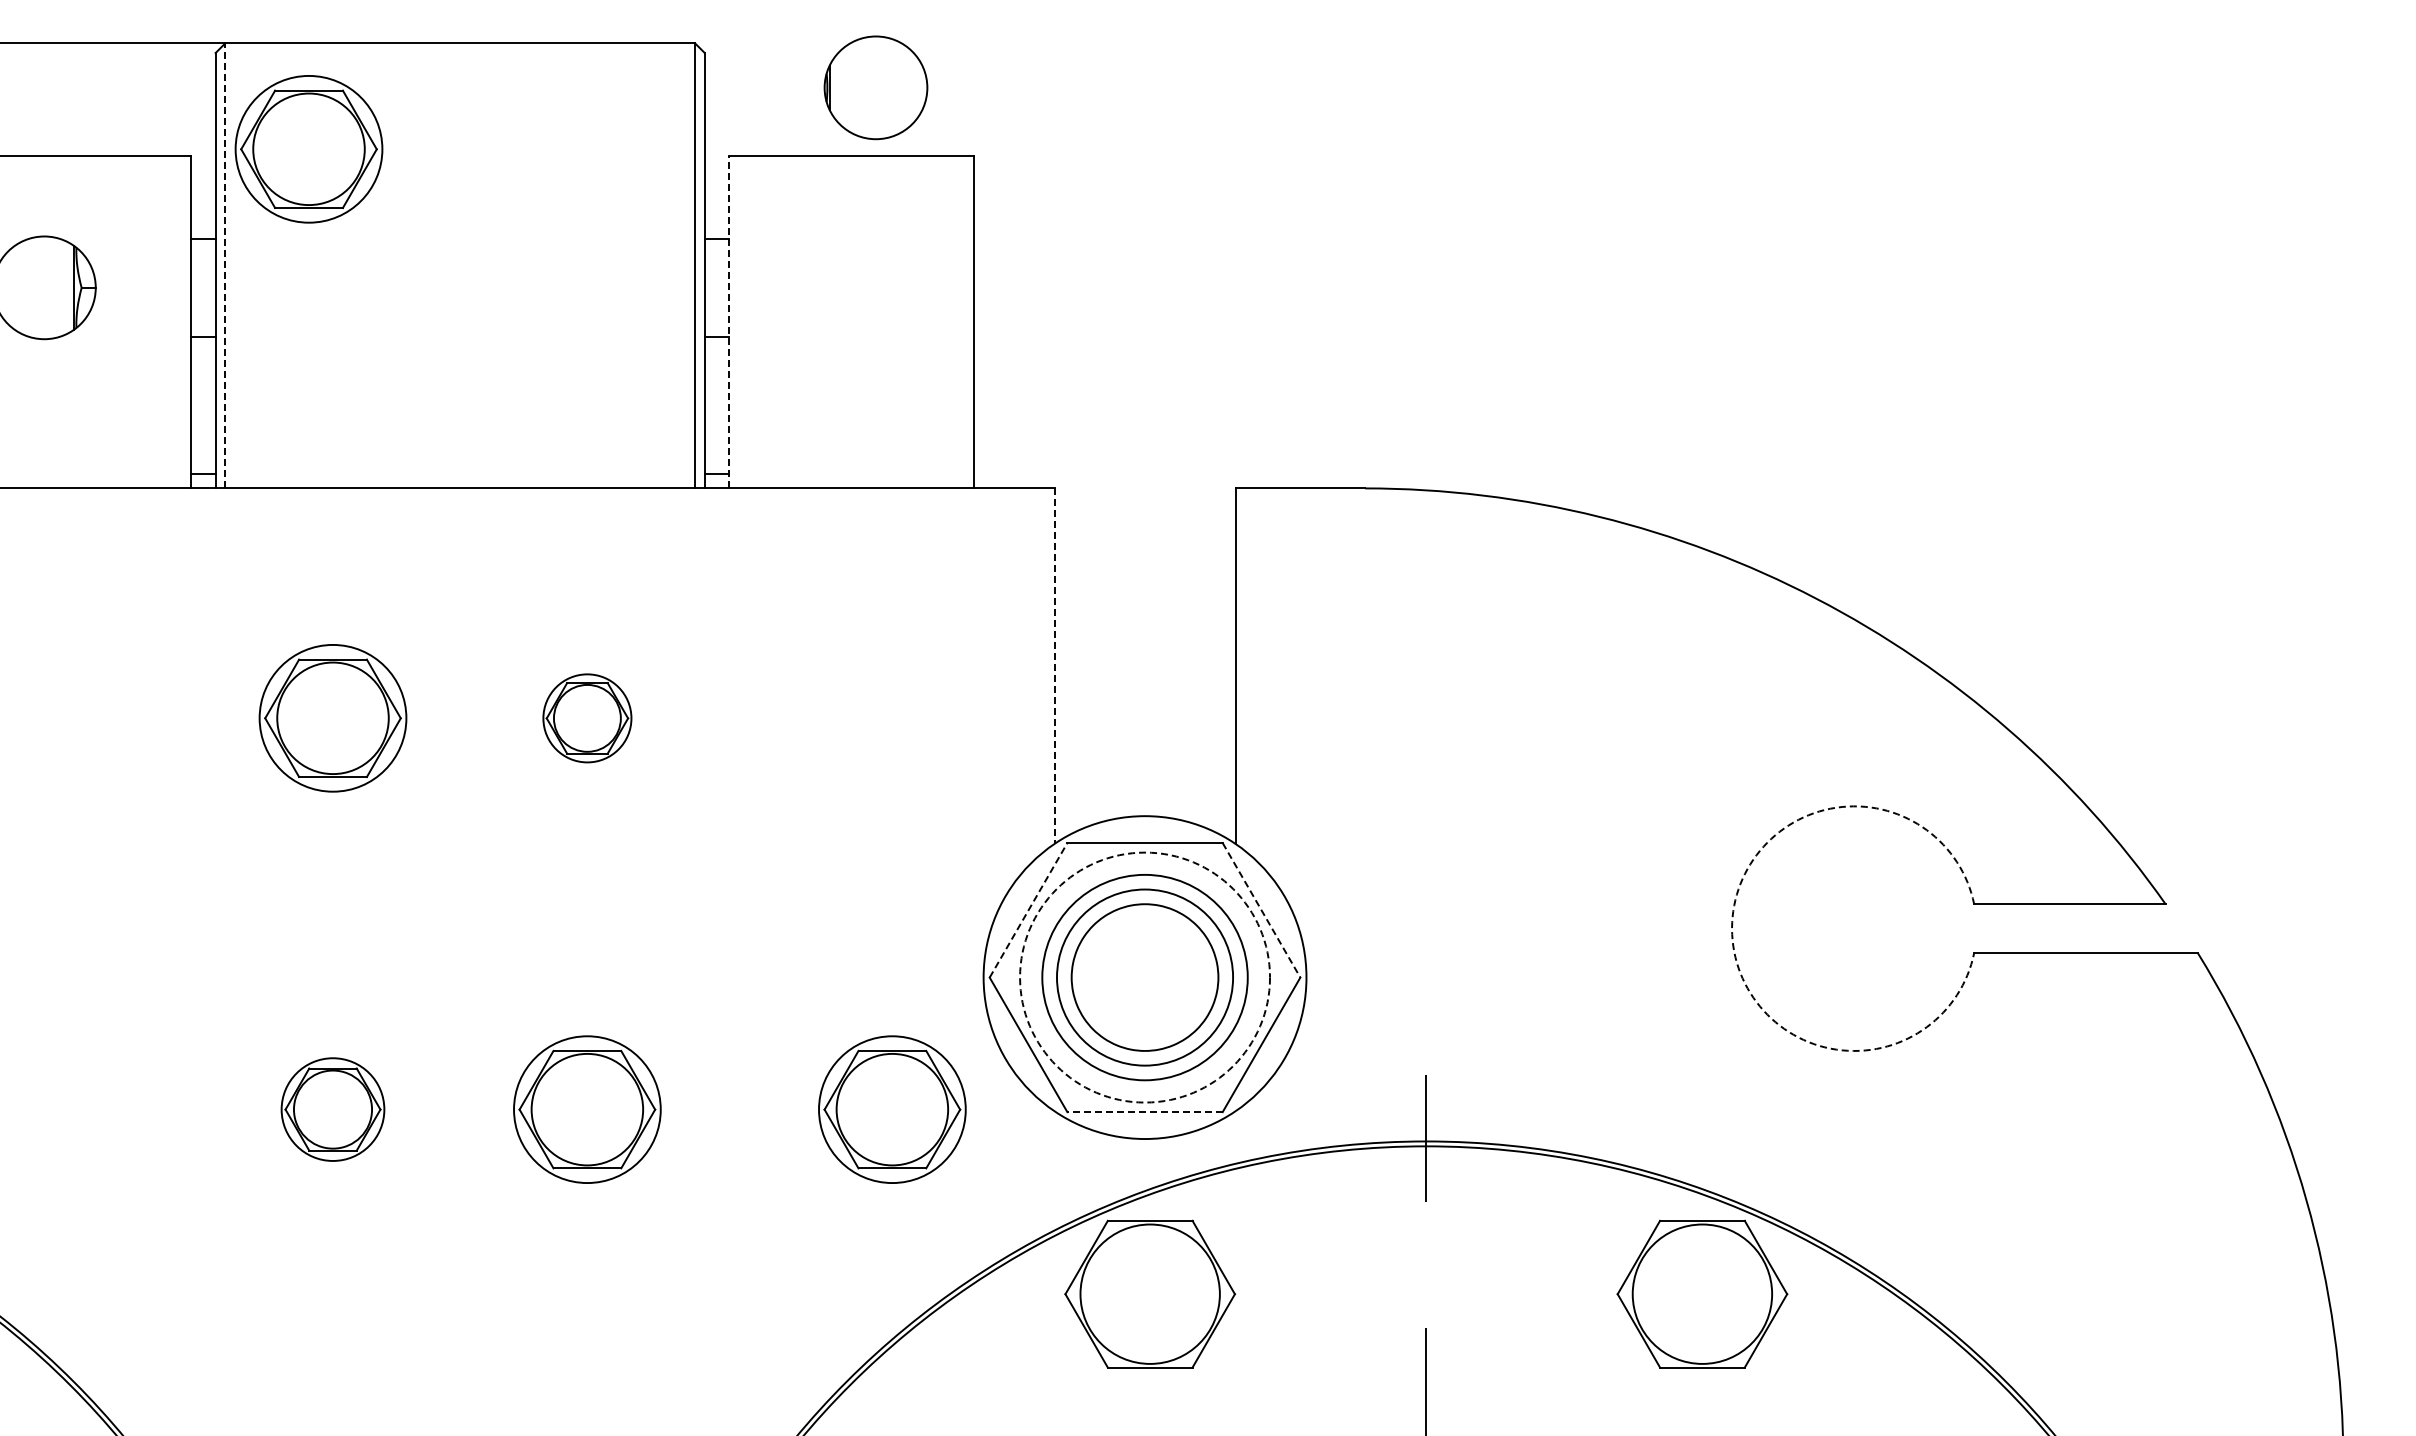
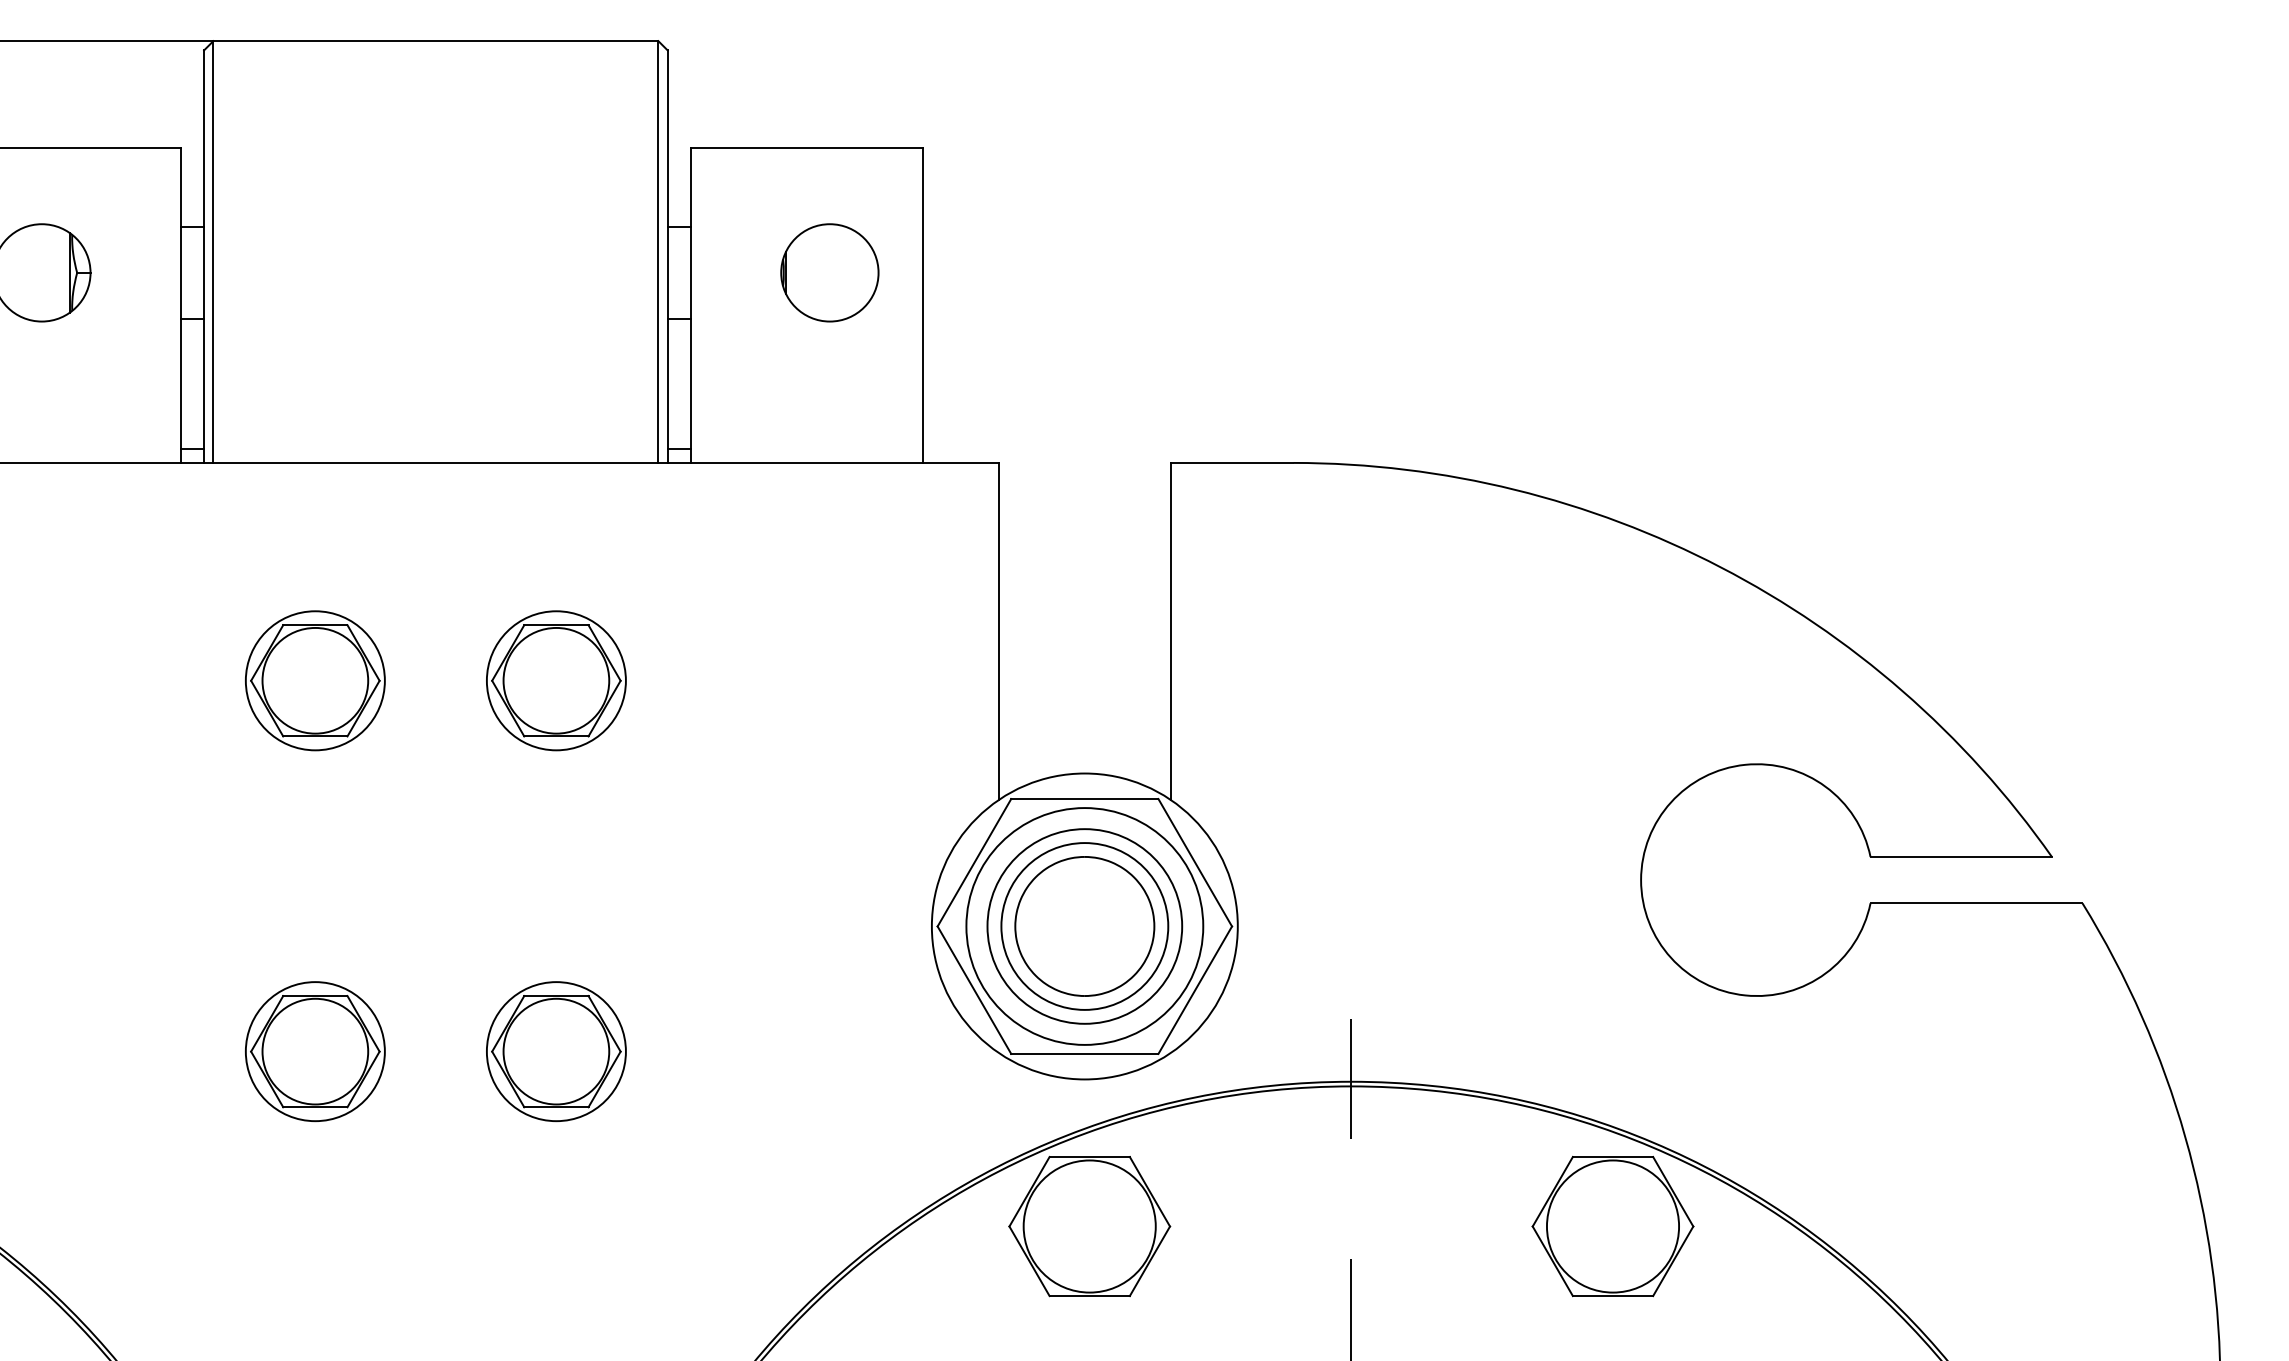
part: (875, 87) -> (829, 272), moved
part: (308, 149) -> (292, 141), removed
line: (225, 265) -> (213, 251), dashed -> solid
line: (729, 321) -> (691, 304), dashed -> solid
line: (1054, 666) -> (999, 631), dashed -> solid
part: (587, 718) -> (556, 680), size x1.67
line: (1028, 910) -> (974, 862), dashed -> solid
line: (1261, 910) -> (1195, 862), dashed -> solid
arc: (1732, 928) -> (1641, 879), dashed -> solid
circle: (1145, 977) -> (1085, 926), dashed -> solid
part: (332, 1109) -> (314, 1051), size x1.43
part: (892, 1109) -> (845, 1051), removed
line: (1145, 1112) -> (1085, 1054), dashed -> solid

